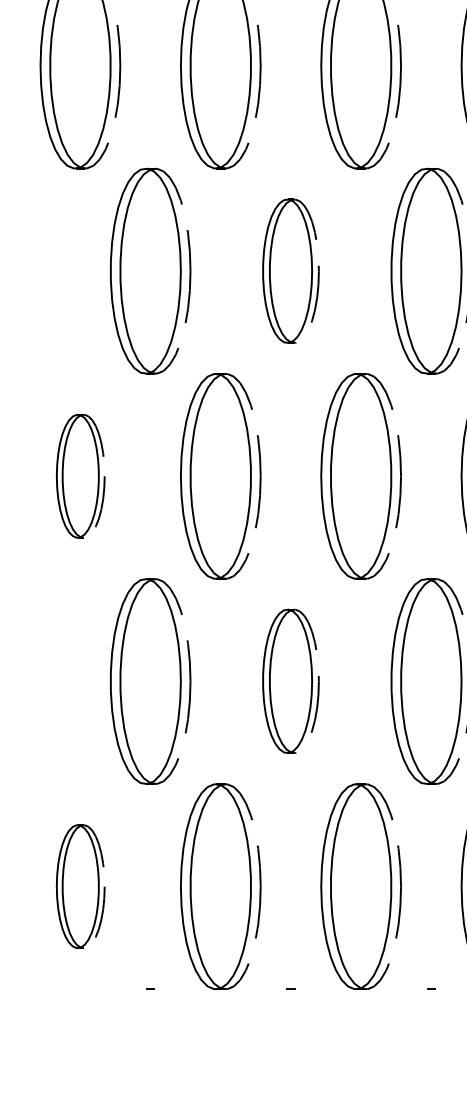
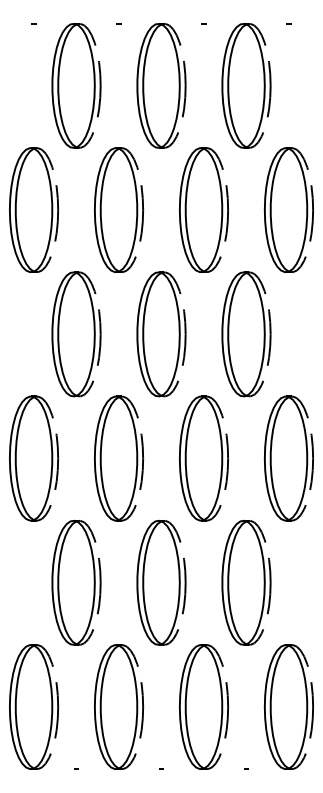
part: (290, 271) -> (161, 334), size x1.43
part: (81, 476) -> (34, 458), size x1.67
part: (290, 680) -> (161, 582), size x1.43
part: (81, 885) -> (34, 706), size x1.67

